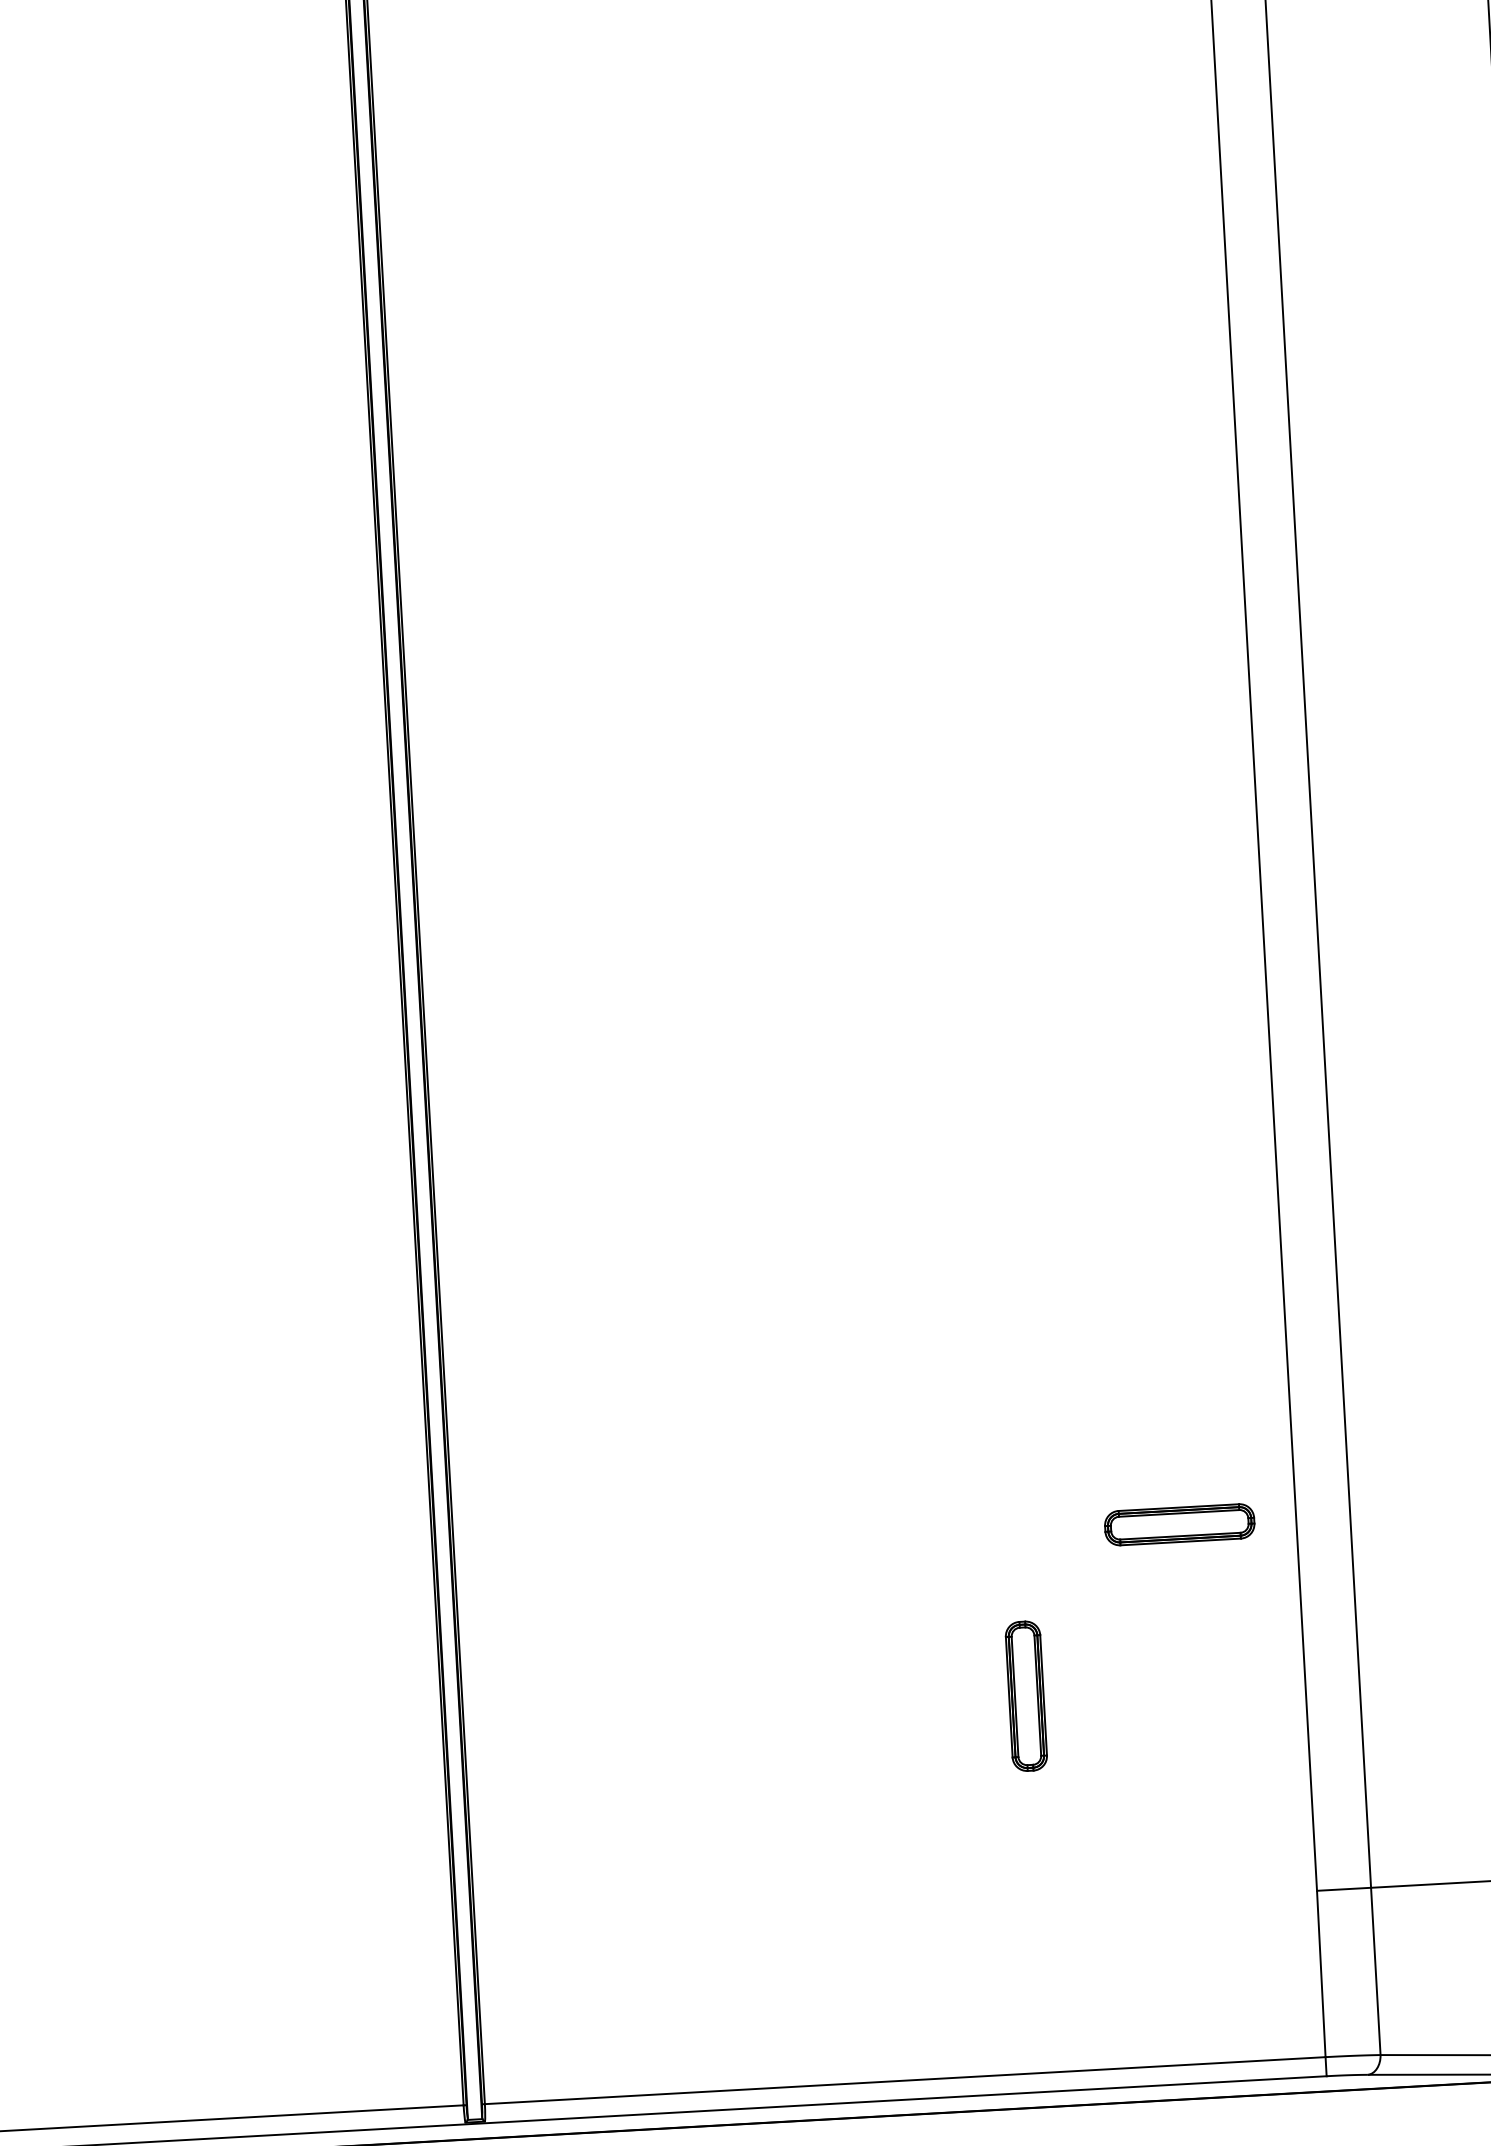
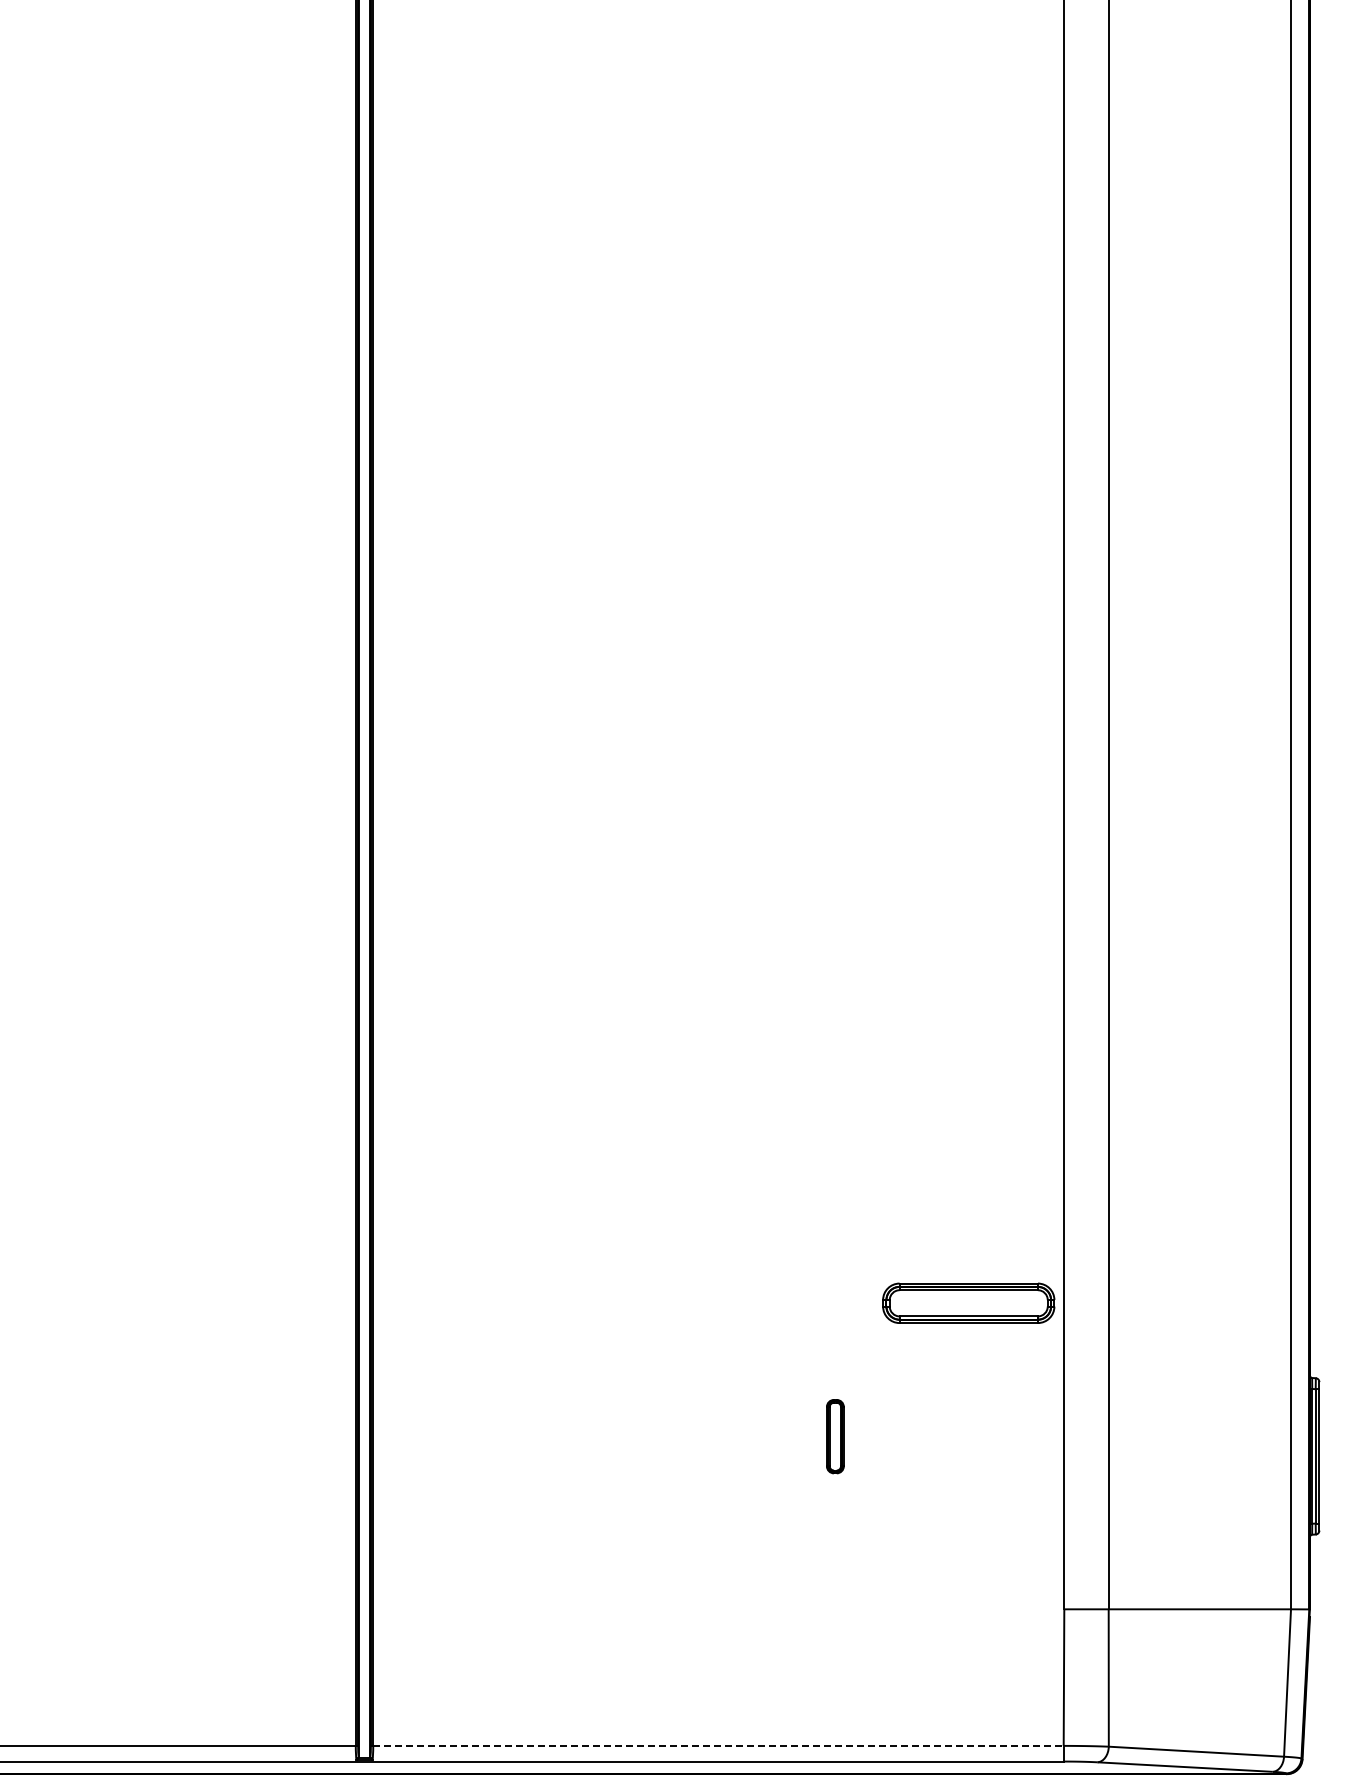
part: (1179, 1524) -> (968, 1303), size x1.4
part: (1026, 1695) -> (835, 1436), size x0.6
line: (905, 2080) -> (718, 1745), solid -> dashed

